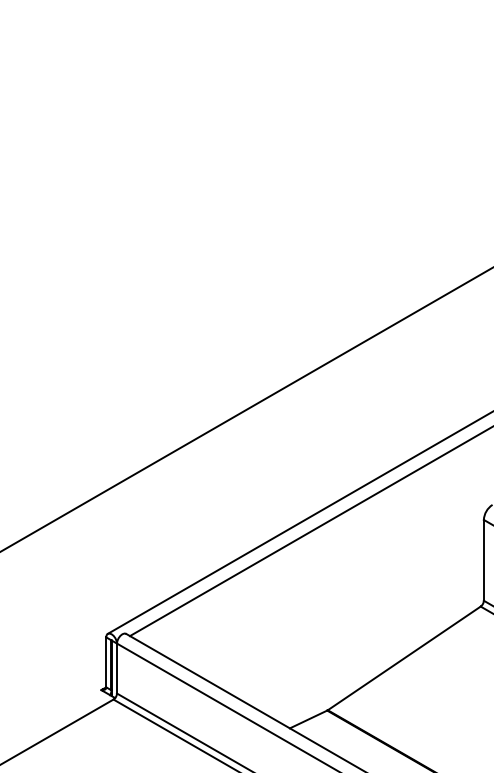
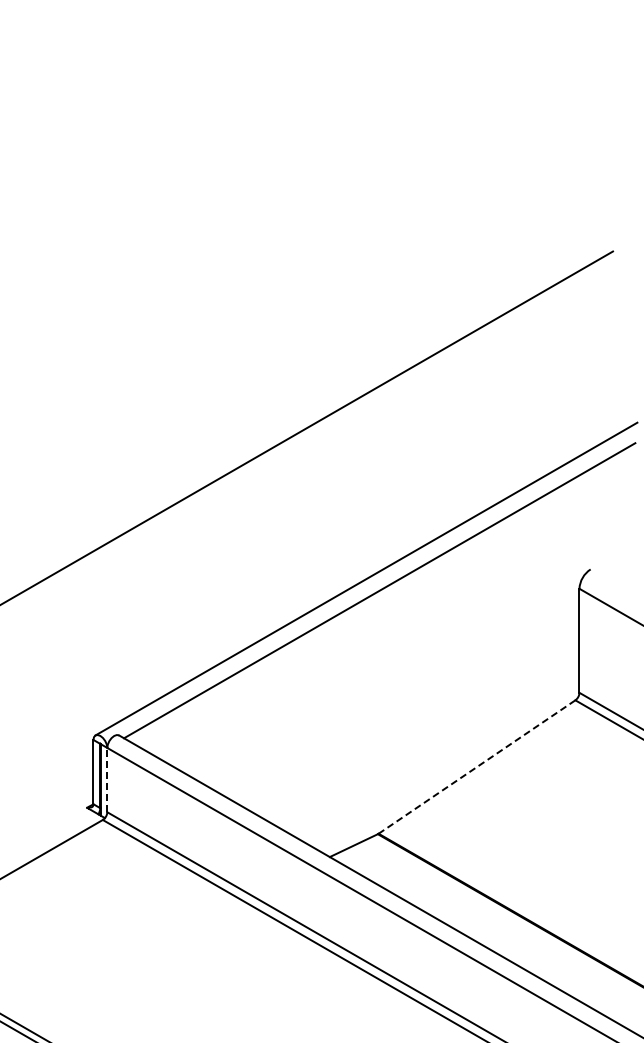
line: (404, 658) -> (477, 767), solid -> dashed
line: (117, 668) -> (107, 779), solid -> dashed

